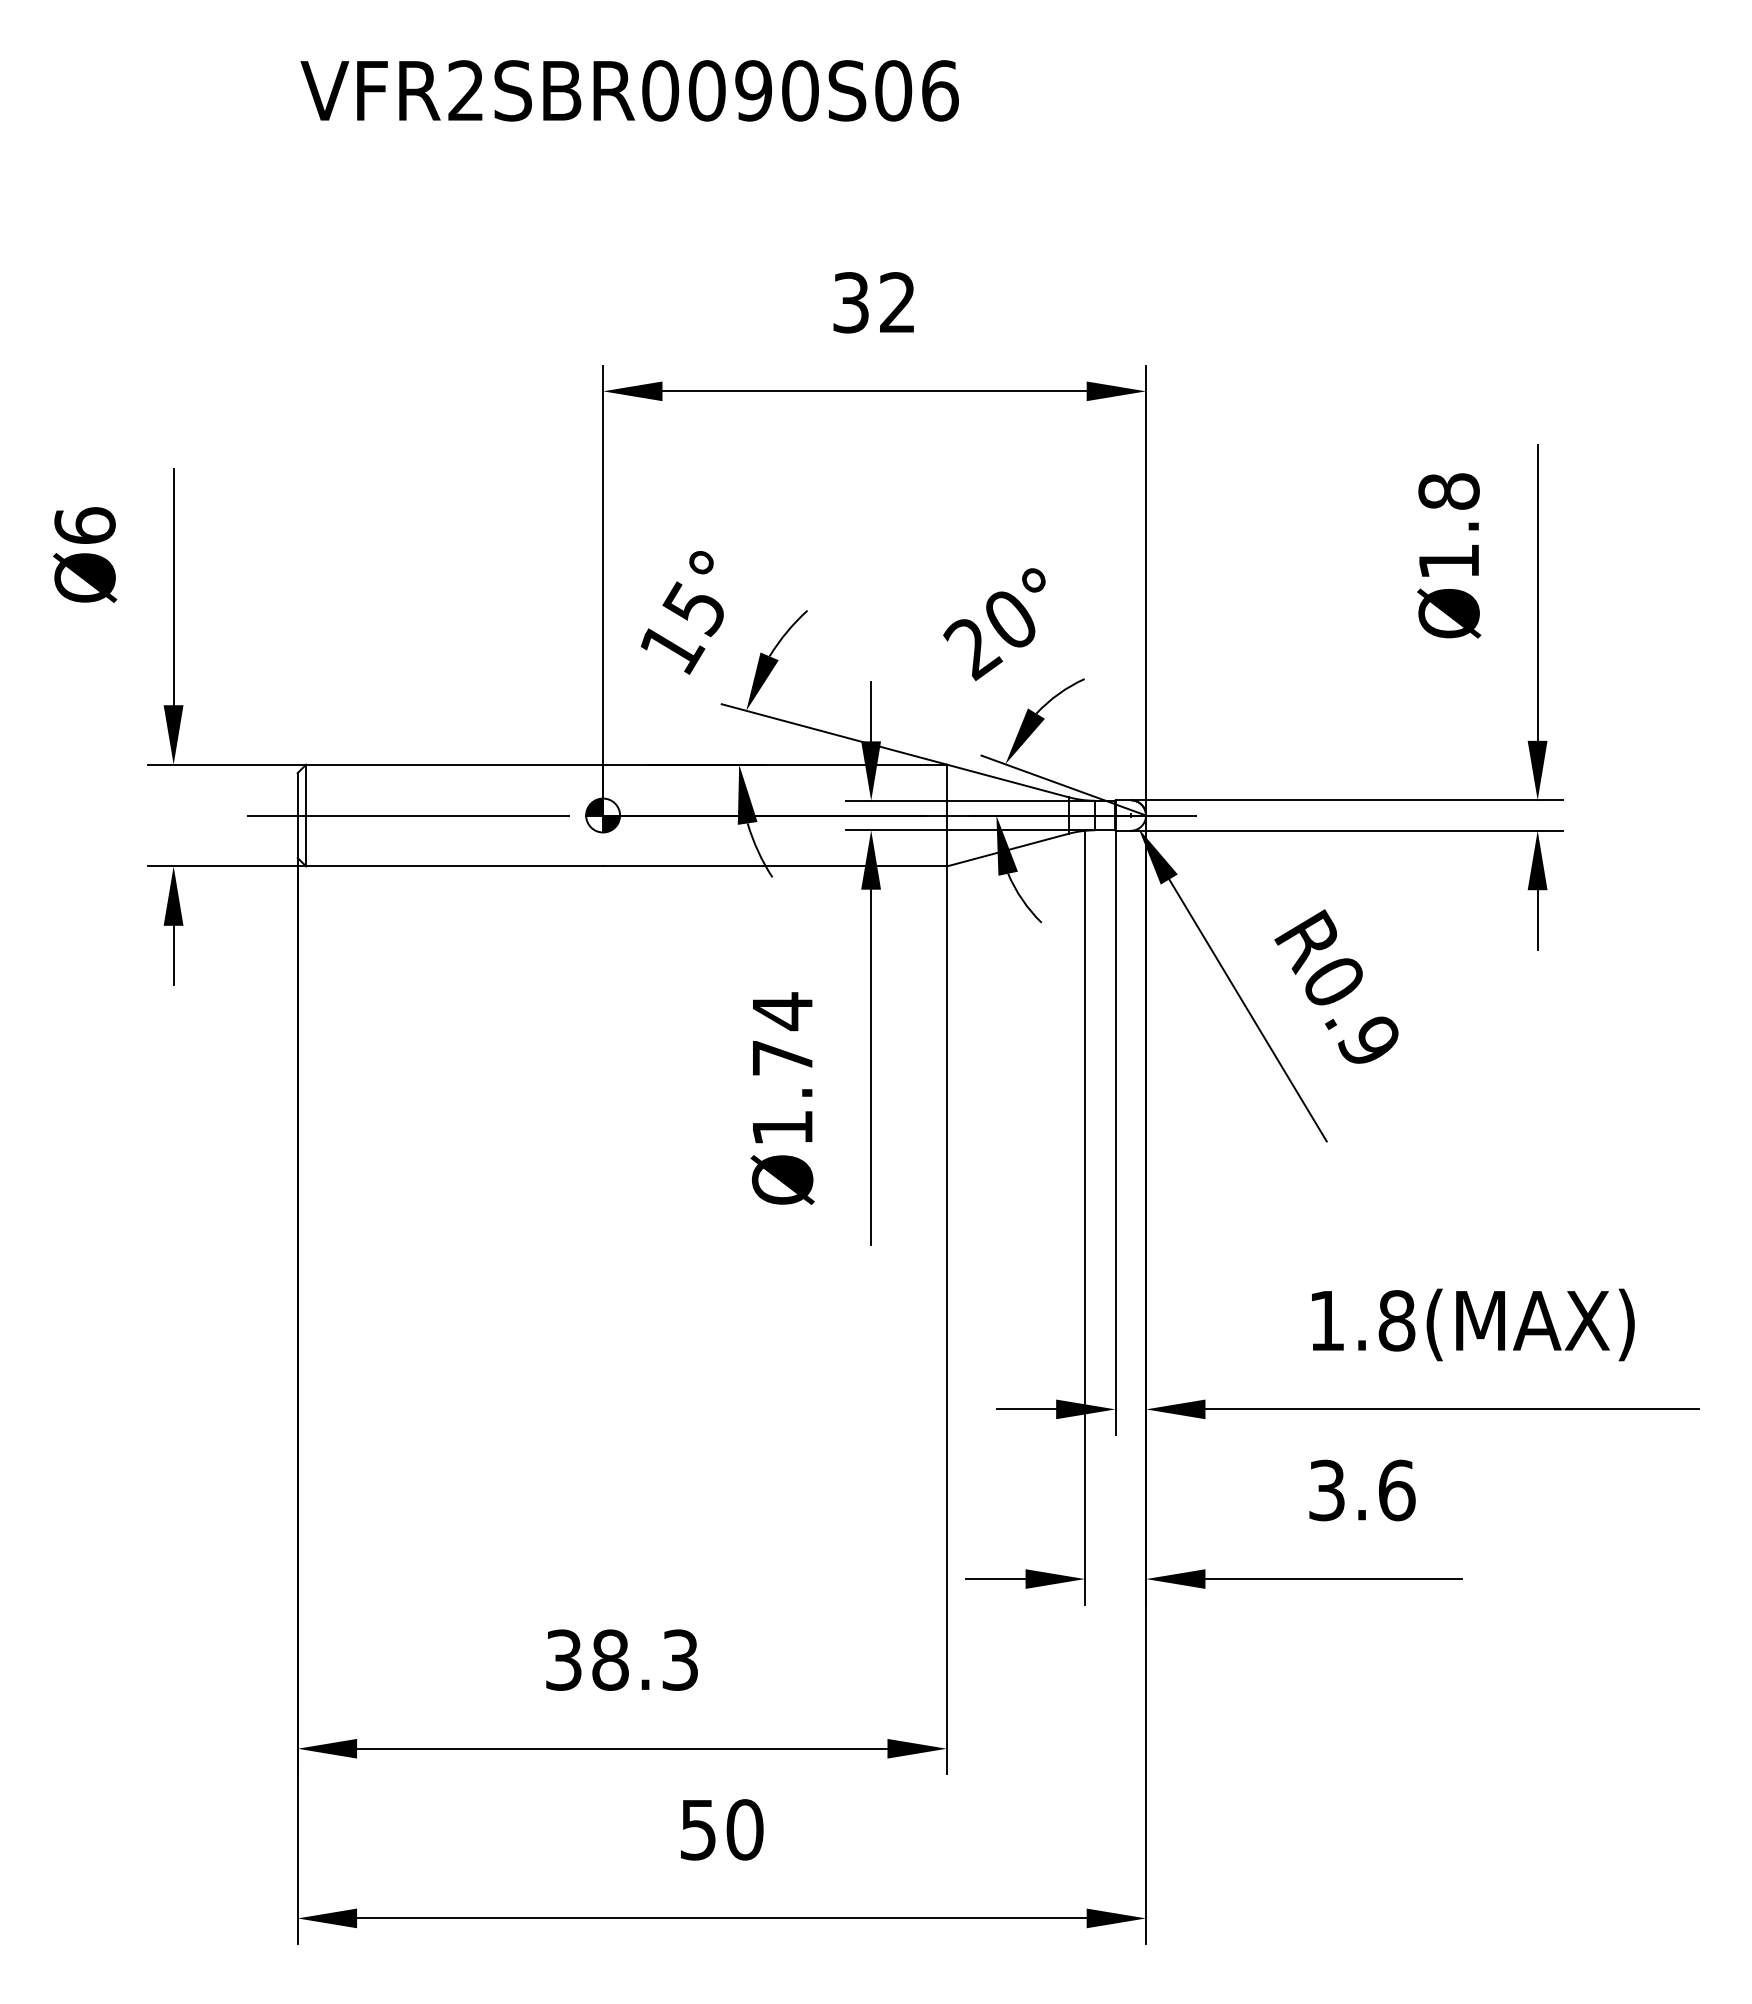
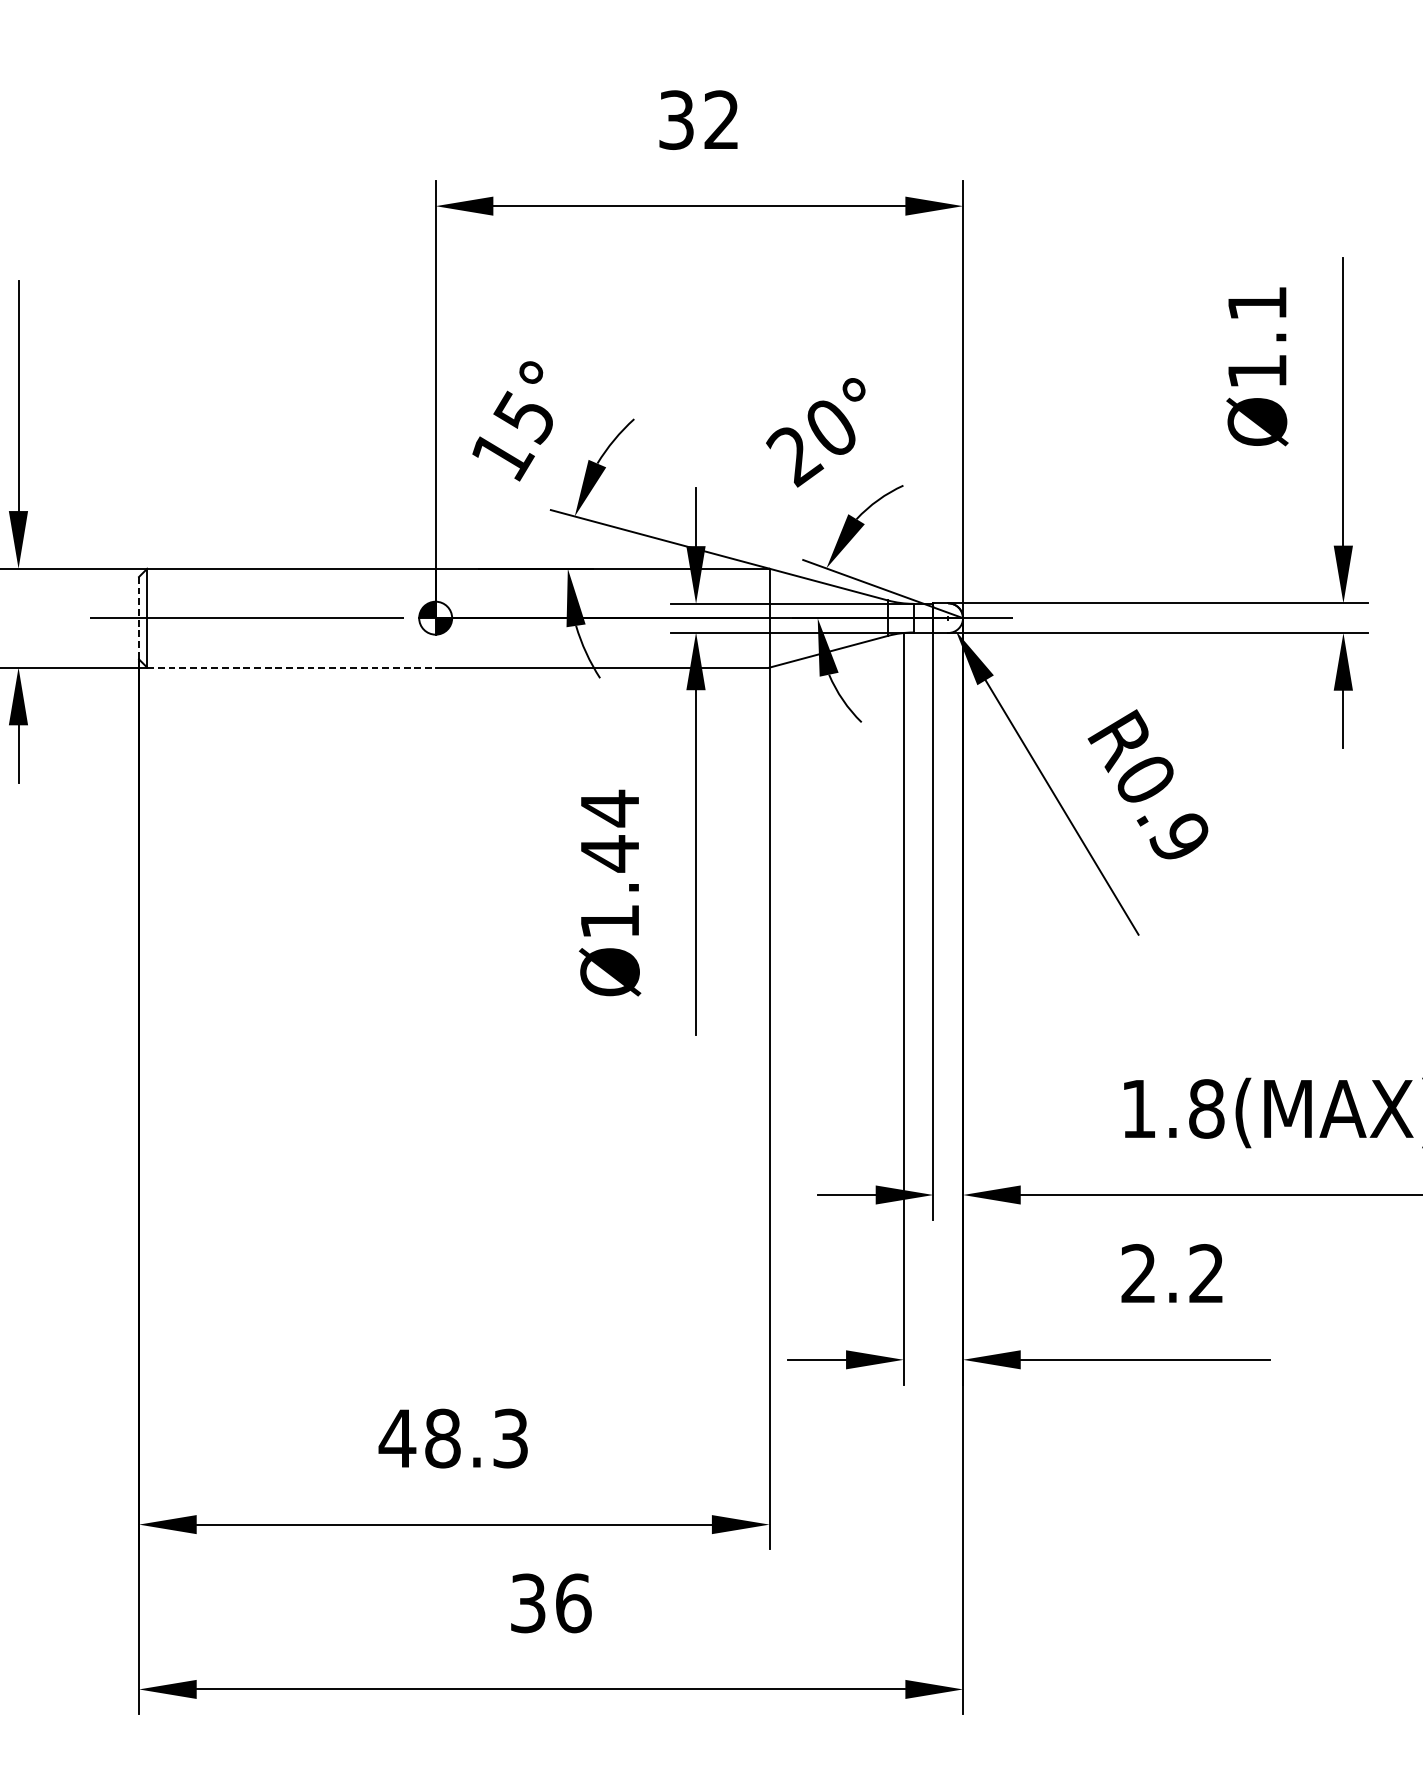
text: (1448, 491) -> (1256, 303), Ø1.8 -> Ø1.1
line: (297, 816) -> (138, 619), solid -> dashed
line: (455, 866) -> (292, 667), solid -> dashed
text: (782, 1057) -> (609, 853), Ø1.74 -> Ø1.44
text: (1362, 1490) -> (1173, 1273), 3.6 -> 2.2
text: (563, 1659) -> (397, 1437), 38.3 -> 48.3
text: (722, 1829) -> (551, 1603), 50 -> 36

